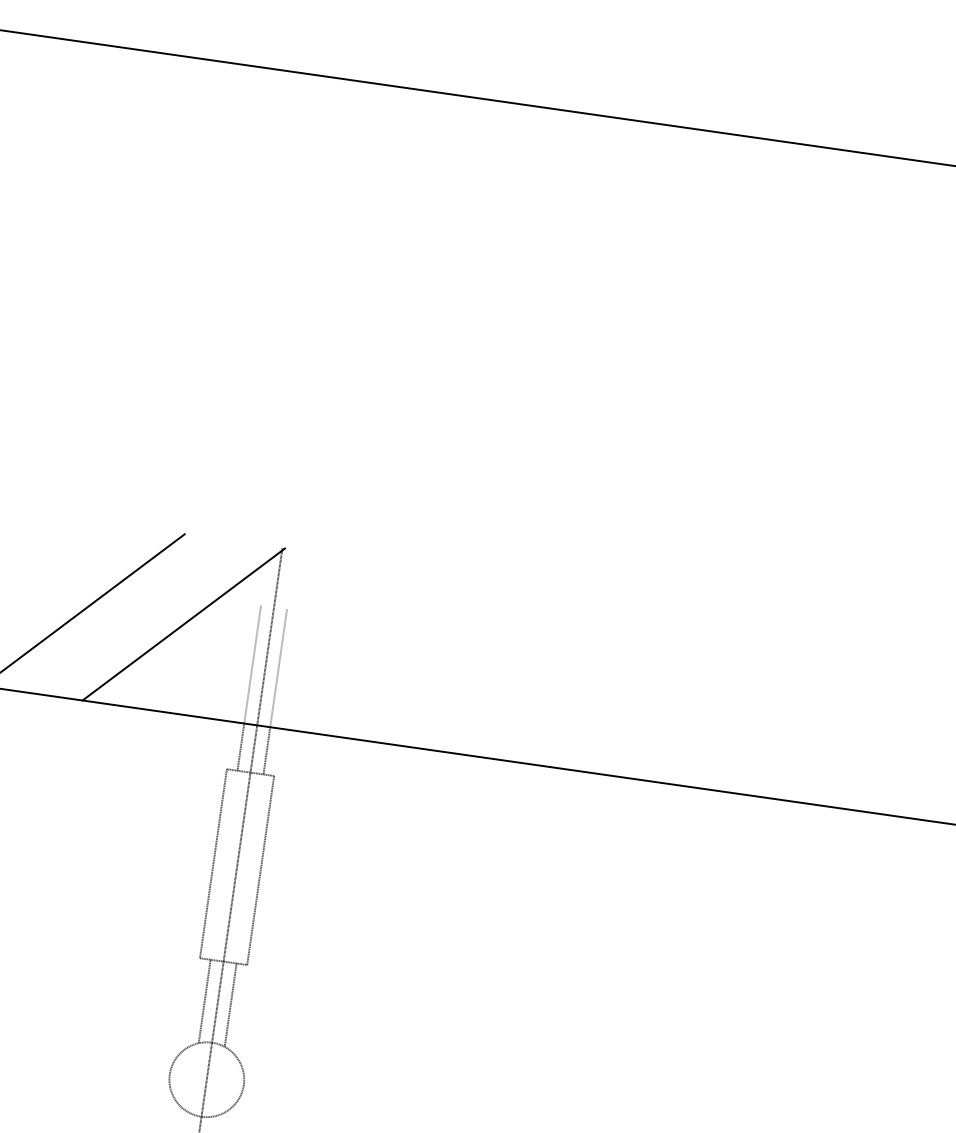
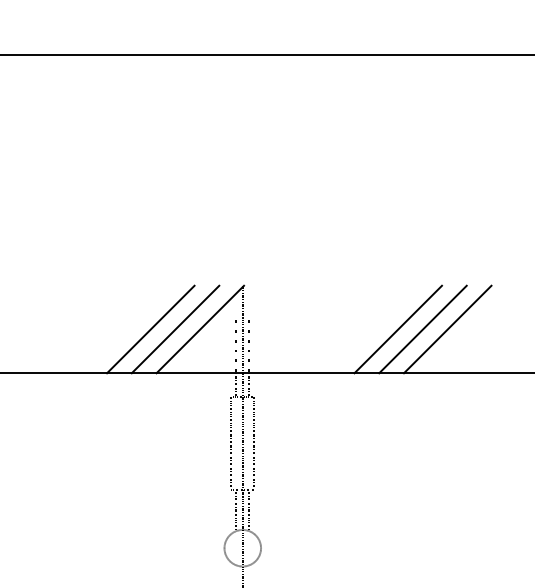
line: (133, 617) -> (175, 329), added
line: (583, 681) -> (397, 329), added
line: (633, 688) -> (422, 329), added
line: (684, 695) -> (447, 329), added

